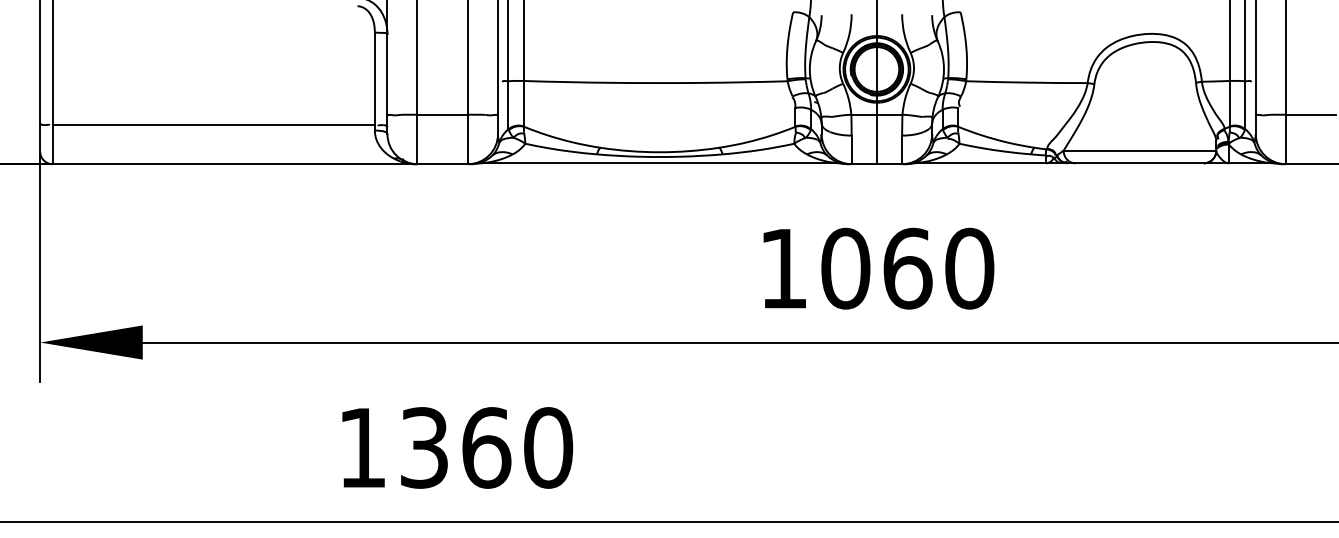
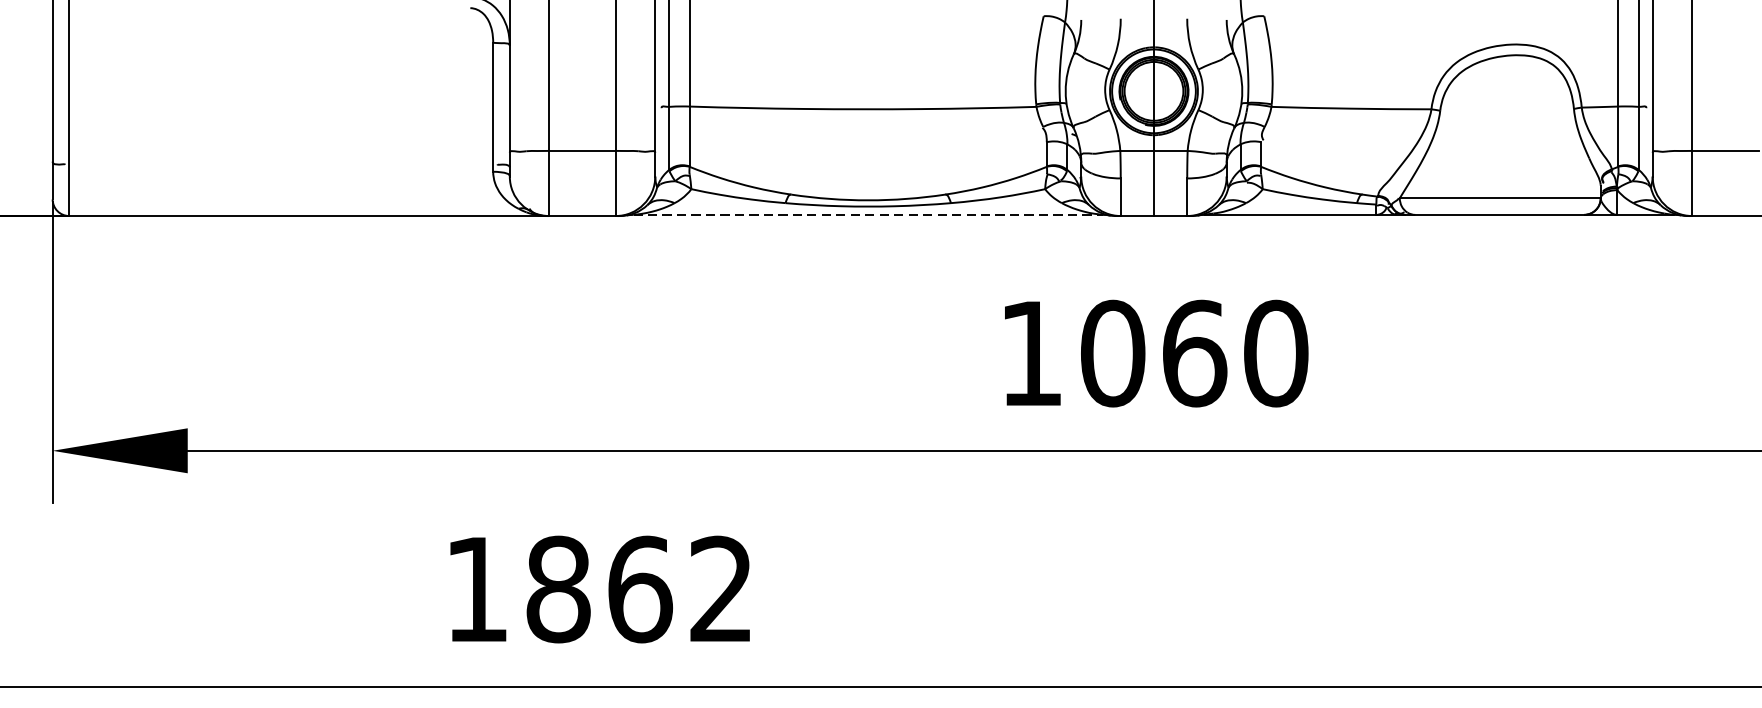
line: (213, 125) -> (280, 165), removed
line: (660, 163) -> (869, 215), solid -> dashed
text: (486, 447) -> (640, 588), 1360 -> 1862

